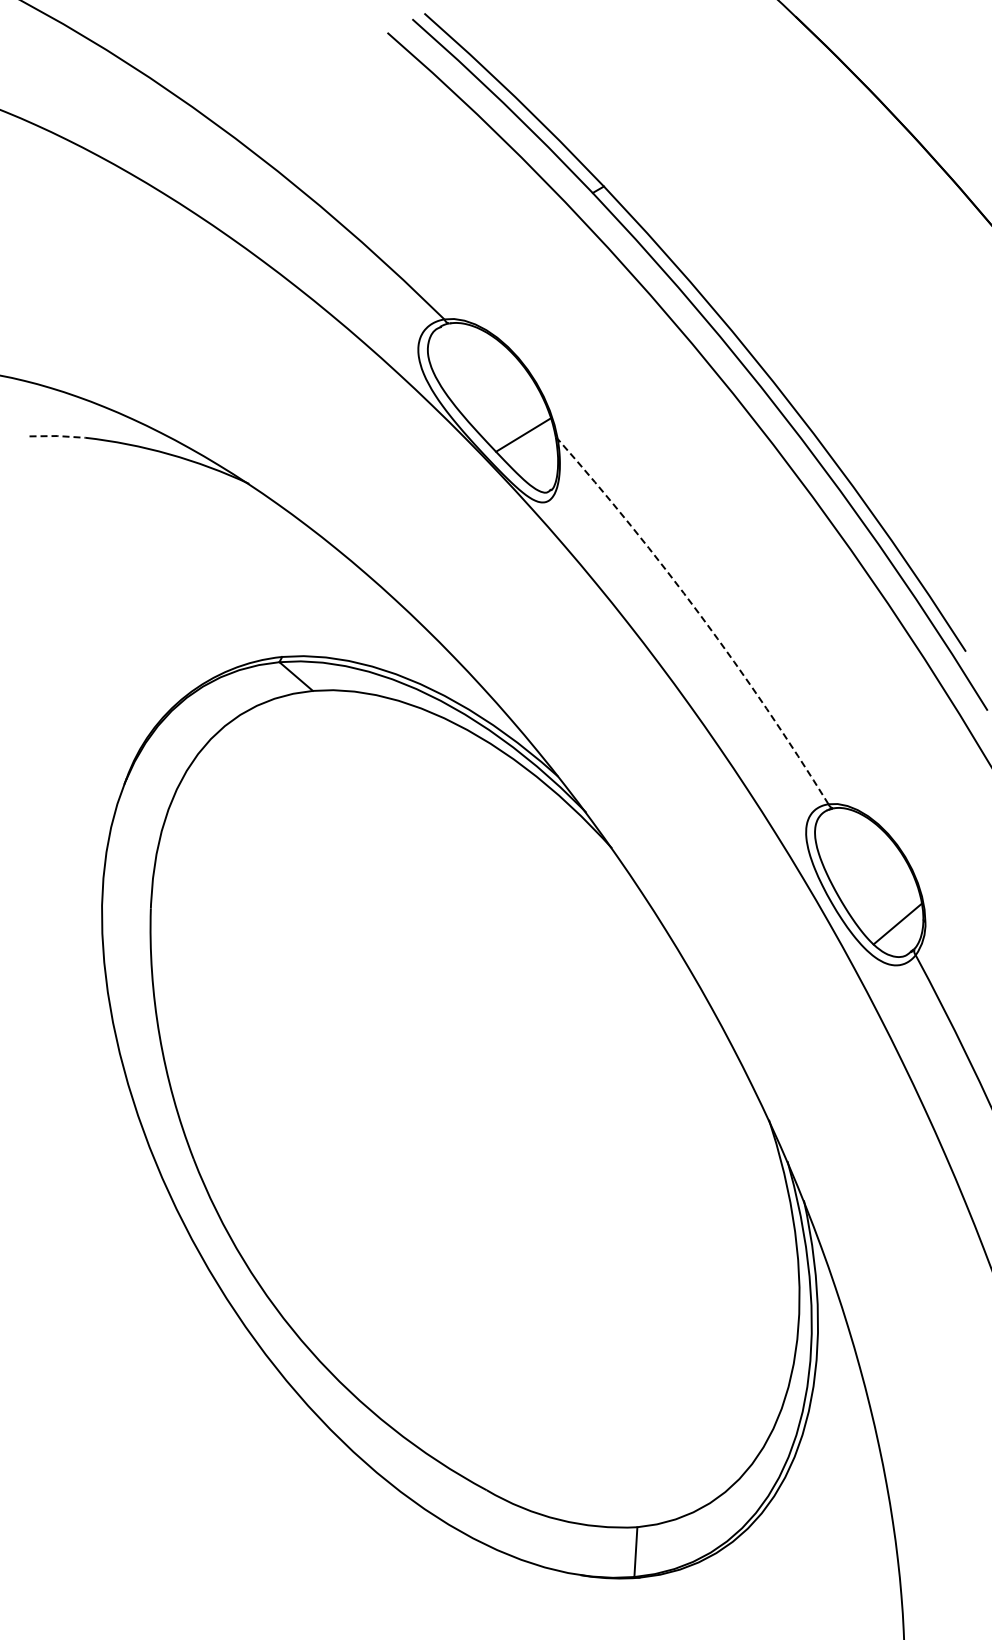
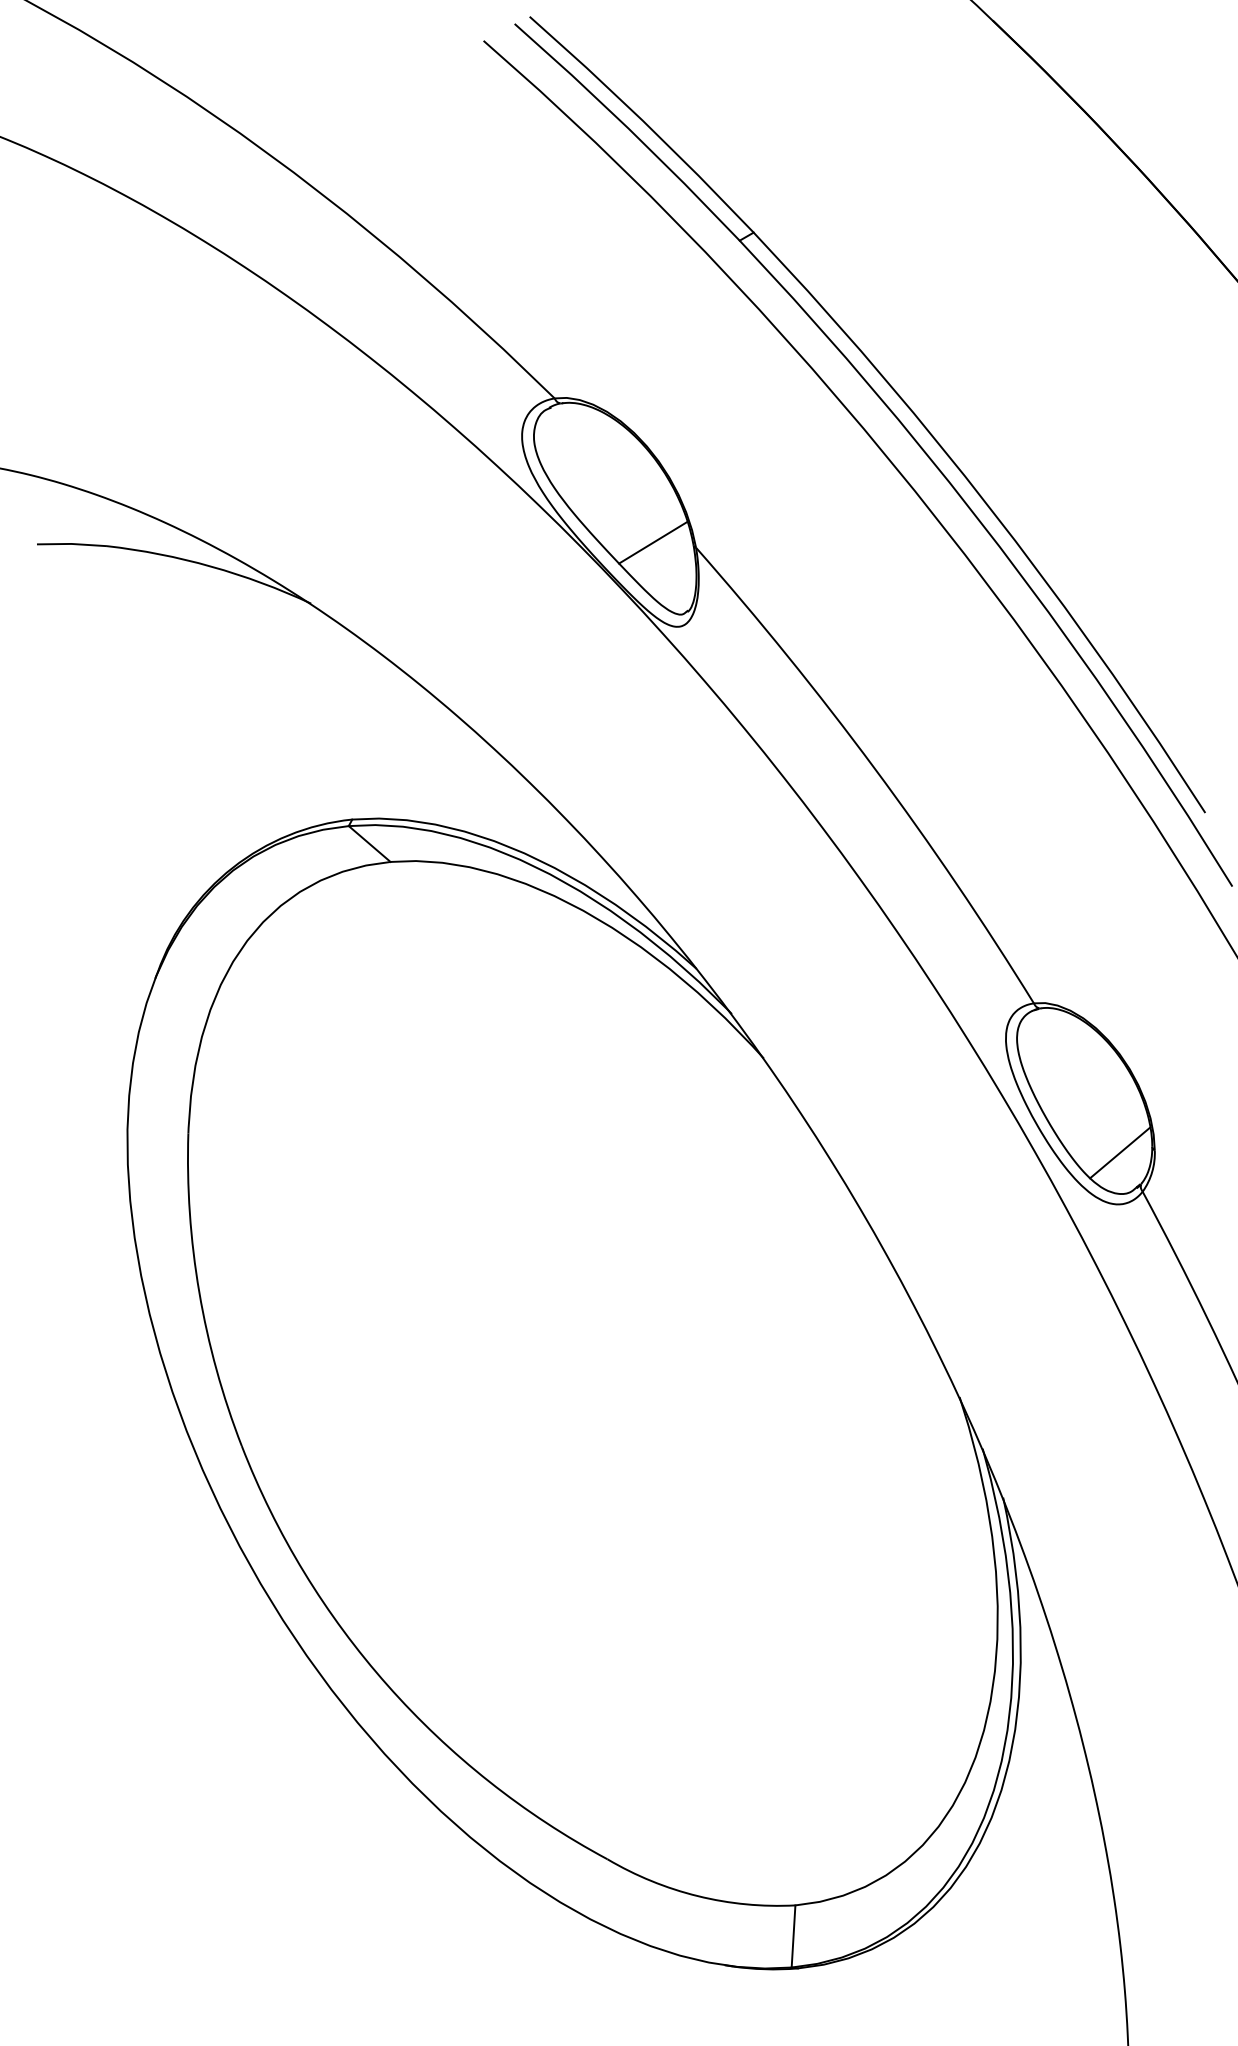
line: (57, 436) -> (71, 544), dashed -> solid
arc: (700, 615) -> (874, 767), dashed -> solid

